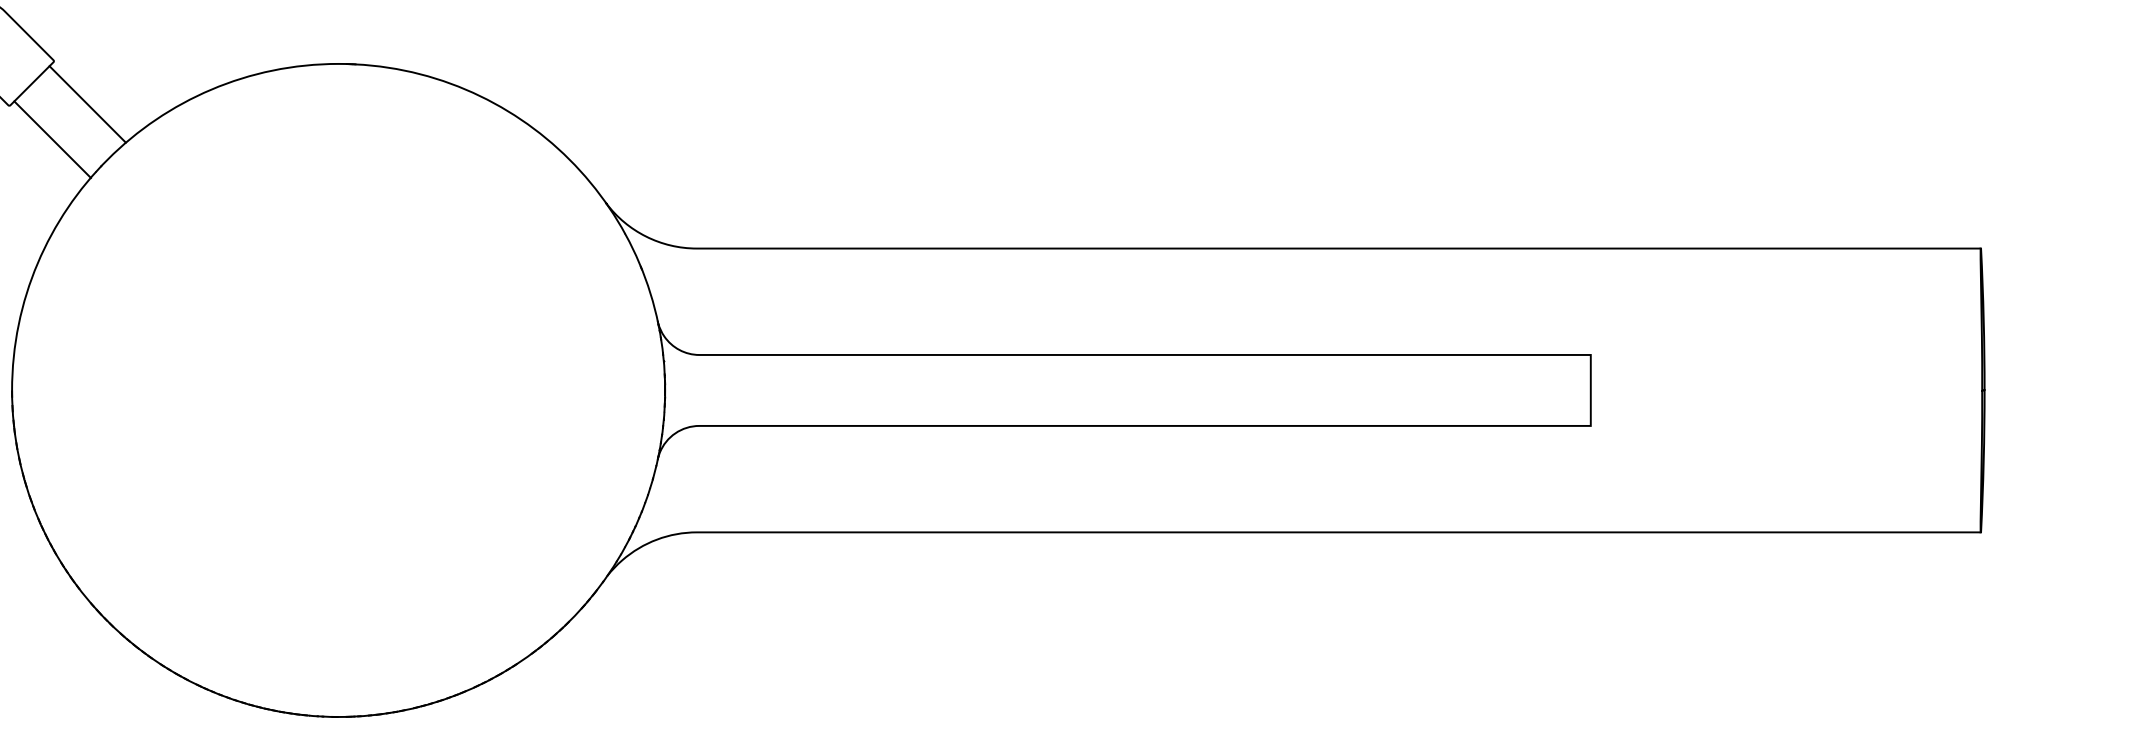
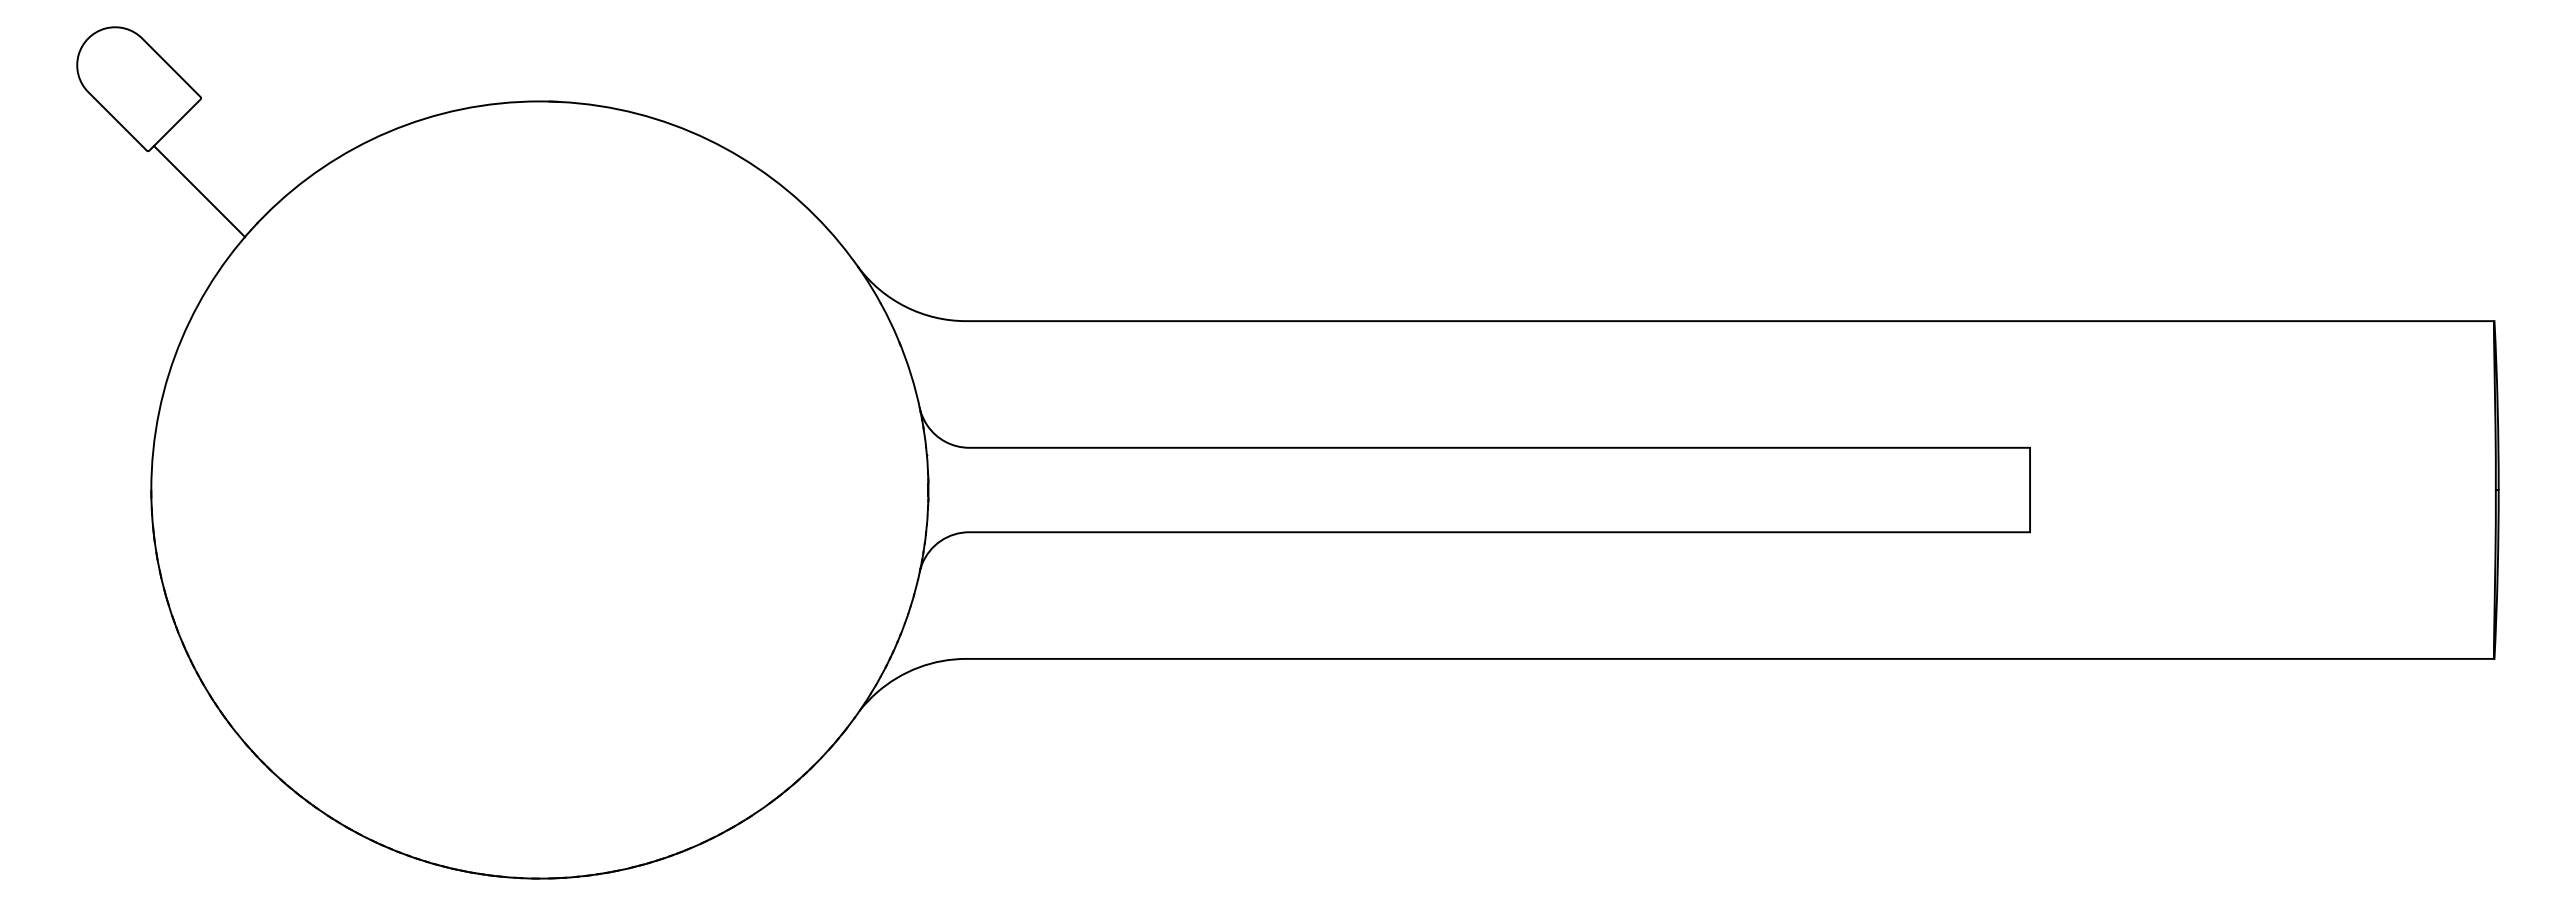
line: (87, 104) -> (240, 149), removed

